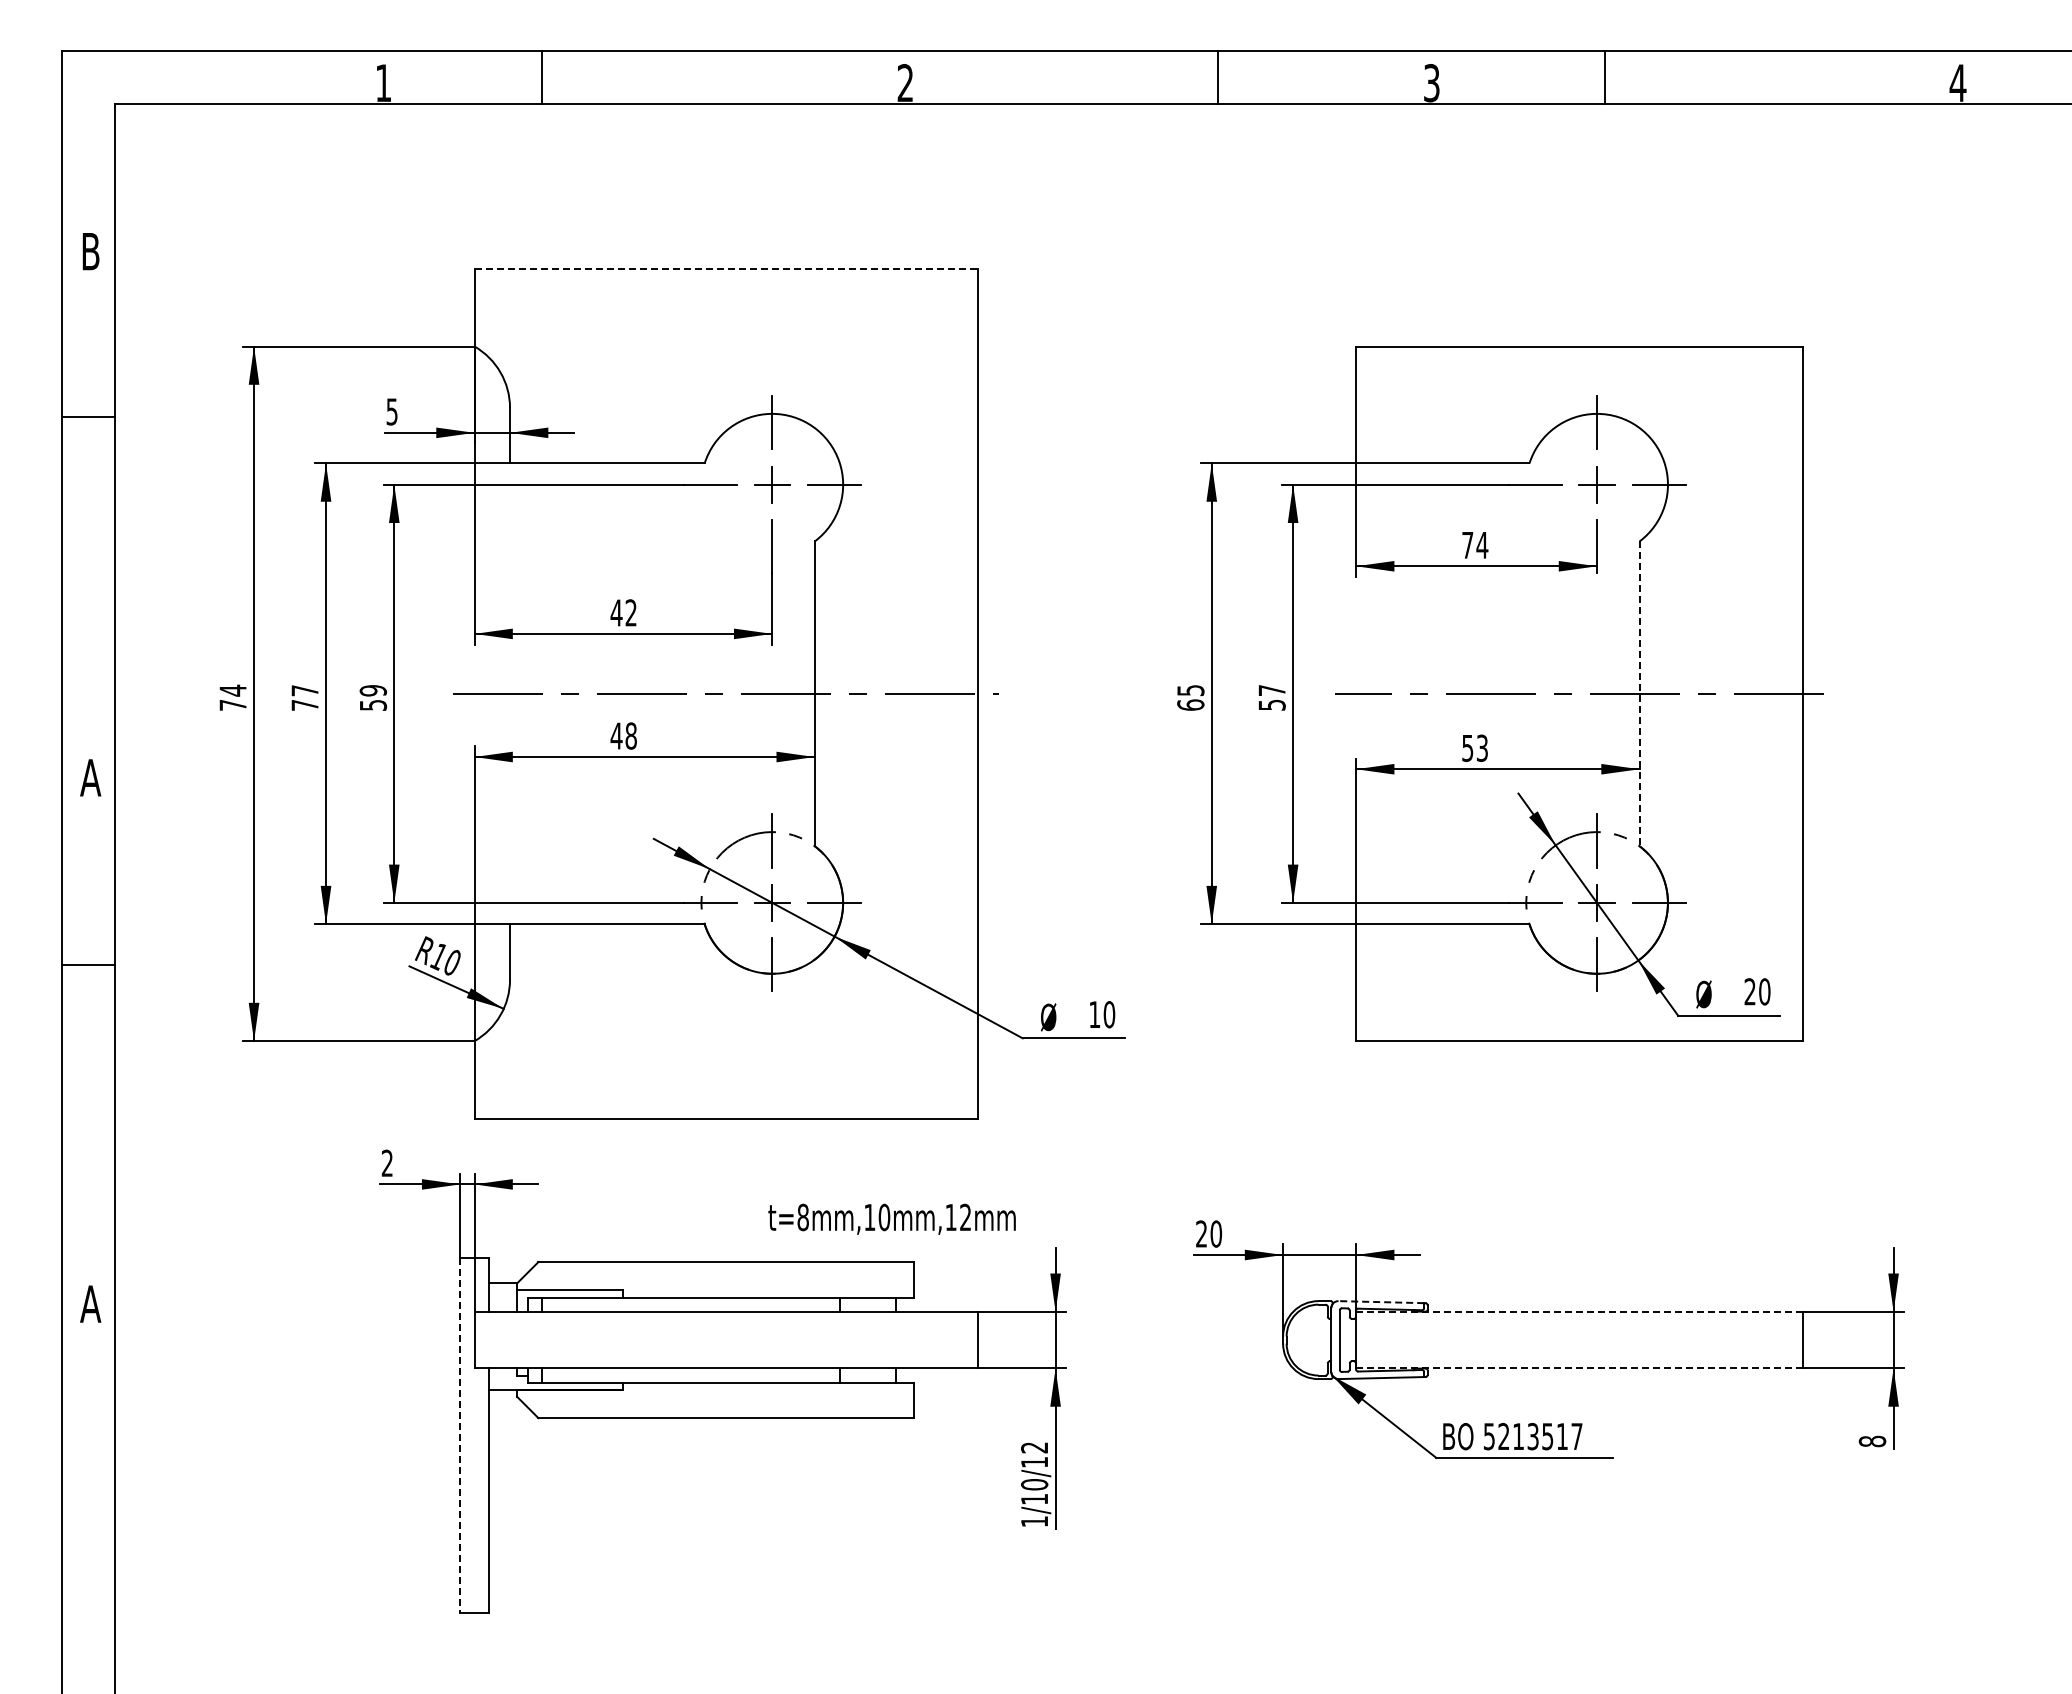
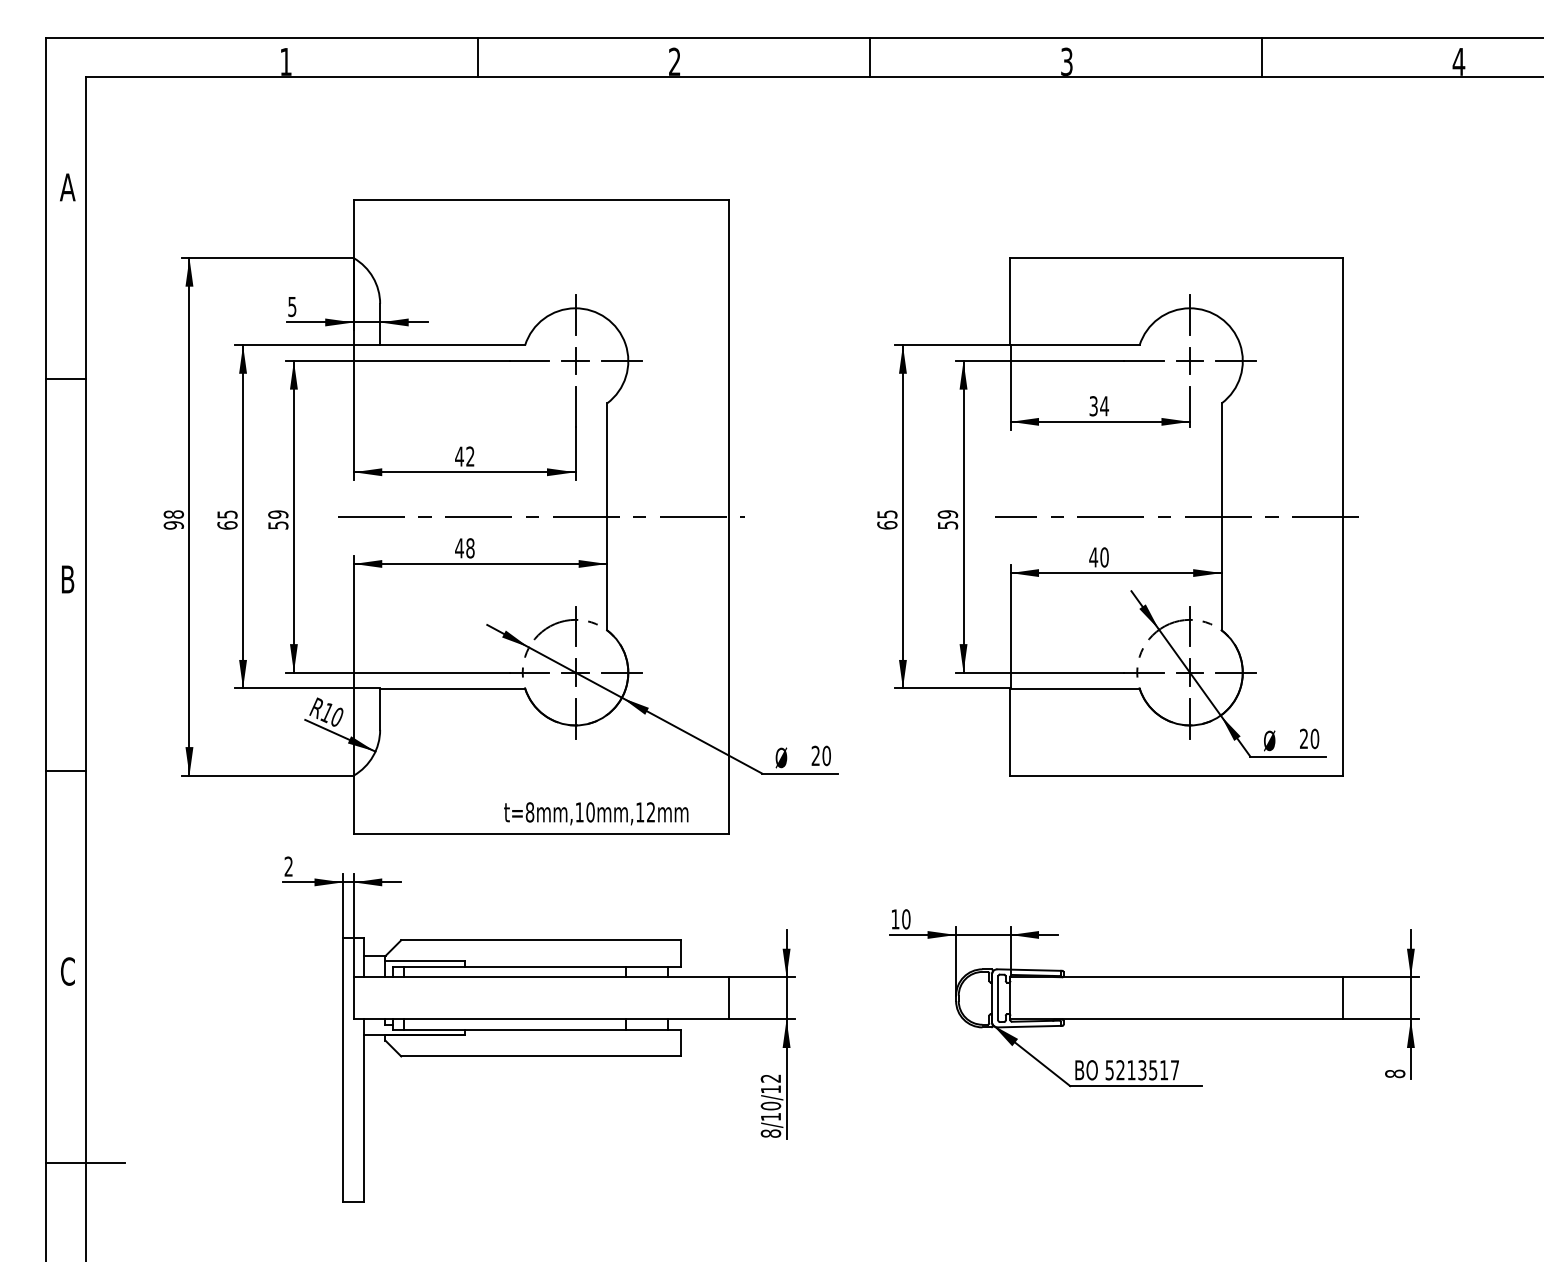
line: (542, 77) -> (478, 57), moved
line: (1218, 77) -> (869, 57), moved
line: (1604, 77) -> (1261, 57), moved
text: (90, 251) -> (67, 187), B -> A
line: (726, 268) -> (541, 200), dashed -> solid
line: (88, 416) -> (66, 378), moved
text: (1467, 545) -> (1093, 406), 74 -> 34
text: (1271, 690) -> (947, 514), 57 -> 59
line: (1639, 694) -> (1221, 517), dashed -> solid
text: (232, 697) -> (173, 519), 74 -> 98
text: (304, 697) -> (227, 519), 77 -> 65
text: (1474, 747) -> (1098, 556), 53 -> 40
text: (90, 777) -> (67, 579), A -> B
line: (88, 965) -> (66, 771), moved
text: (1094, 1014) -> (815, 755), 10 -> 20
text: (891, 1218) -> (595, 813), moved
text: (1201, 1233) -> (895, 918), 20 -> 10
line: (1381, 1302) -> (1029, 970), dashed -> solid
text: (90, 1303) -> (67, 971), A -> C
line: (1579, 1311) -> (1176, 977), dashed -> solid
line: (1579, 1368) -> (1176, 1019), dashed -> solid
line: (460, 1436) -> (343, 1070), dashed -> solid
text: (1034, 1521) -> (770, 1133), 1/10/12 -> 8/10/12
line: (114, 1561) -> (85, 1163), added

